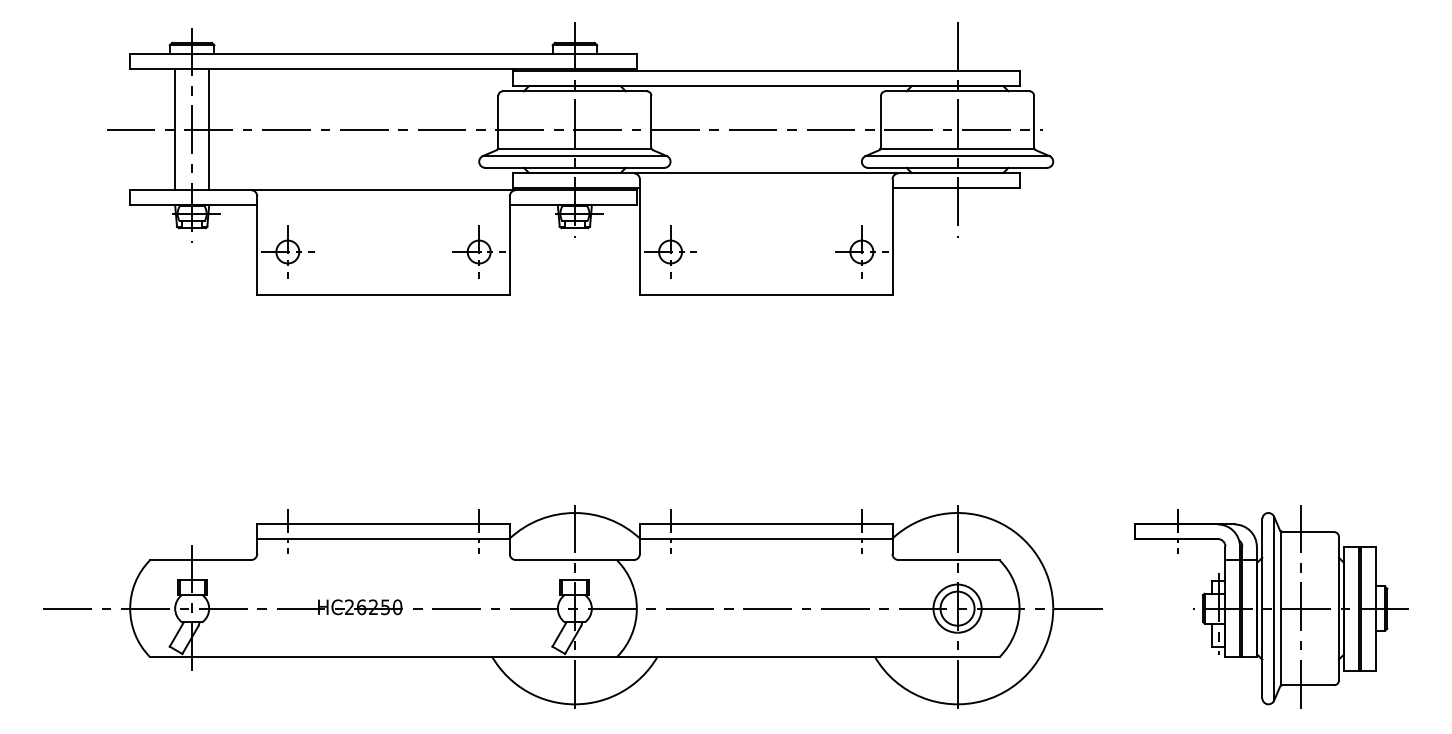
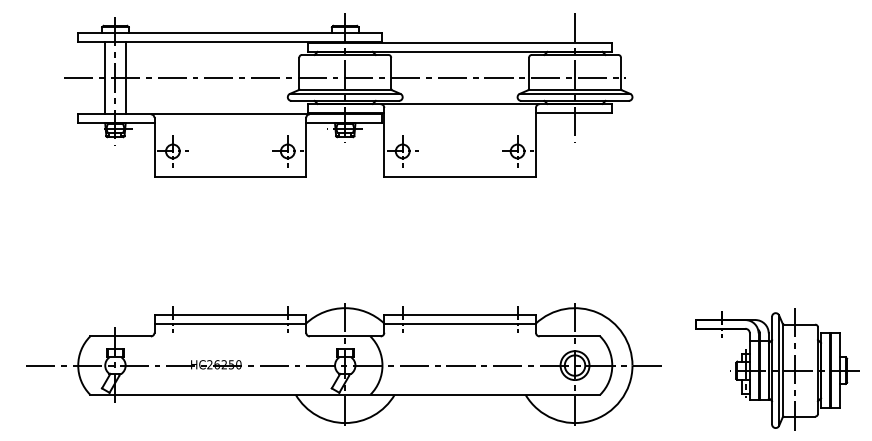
part: (1271, 606) -> (777, 369), moved

